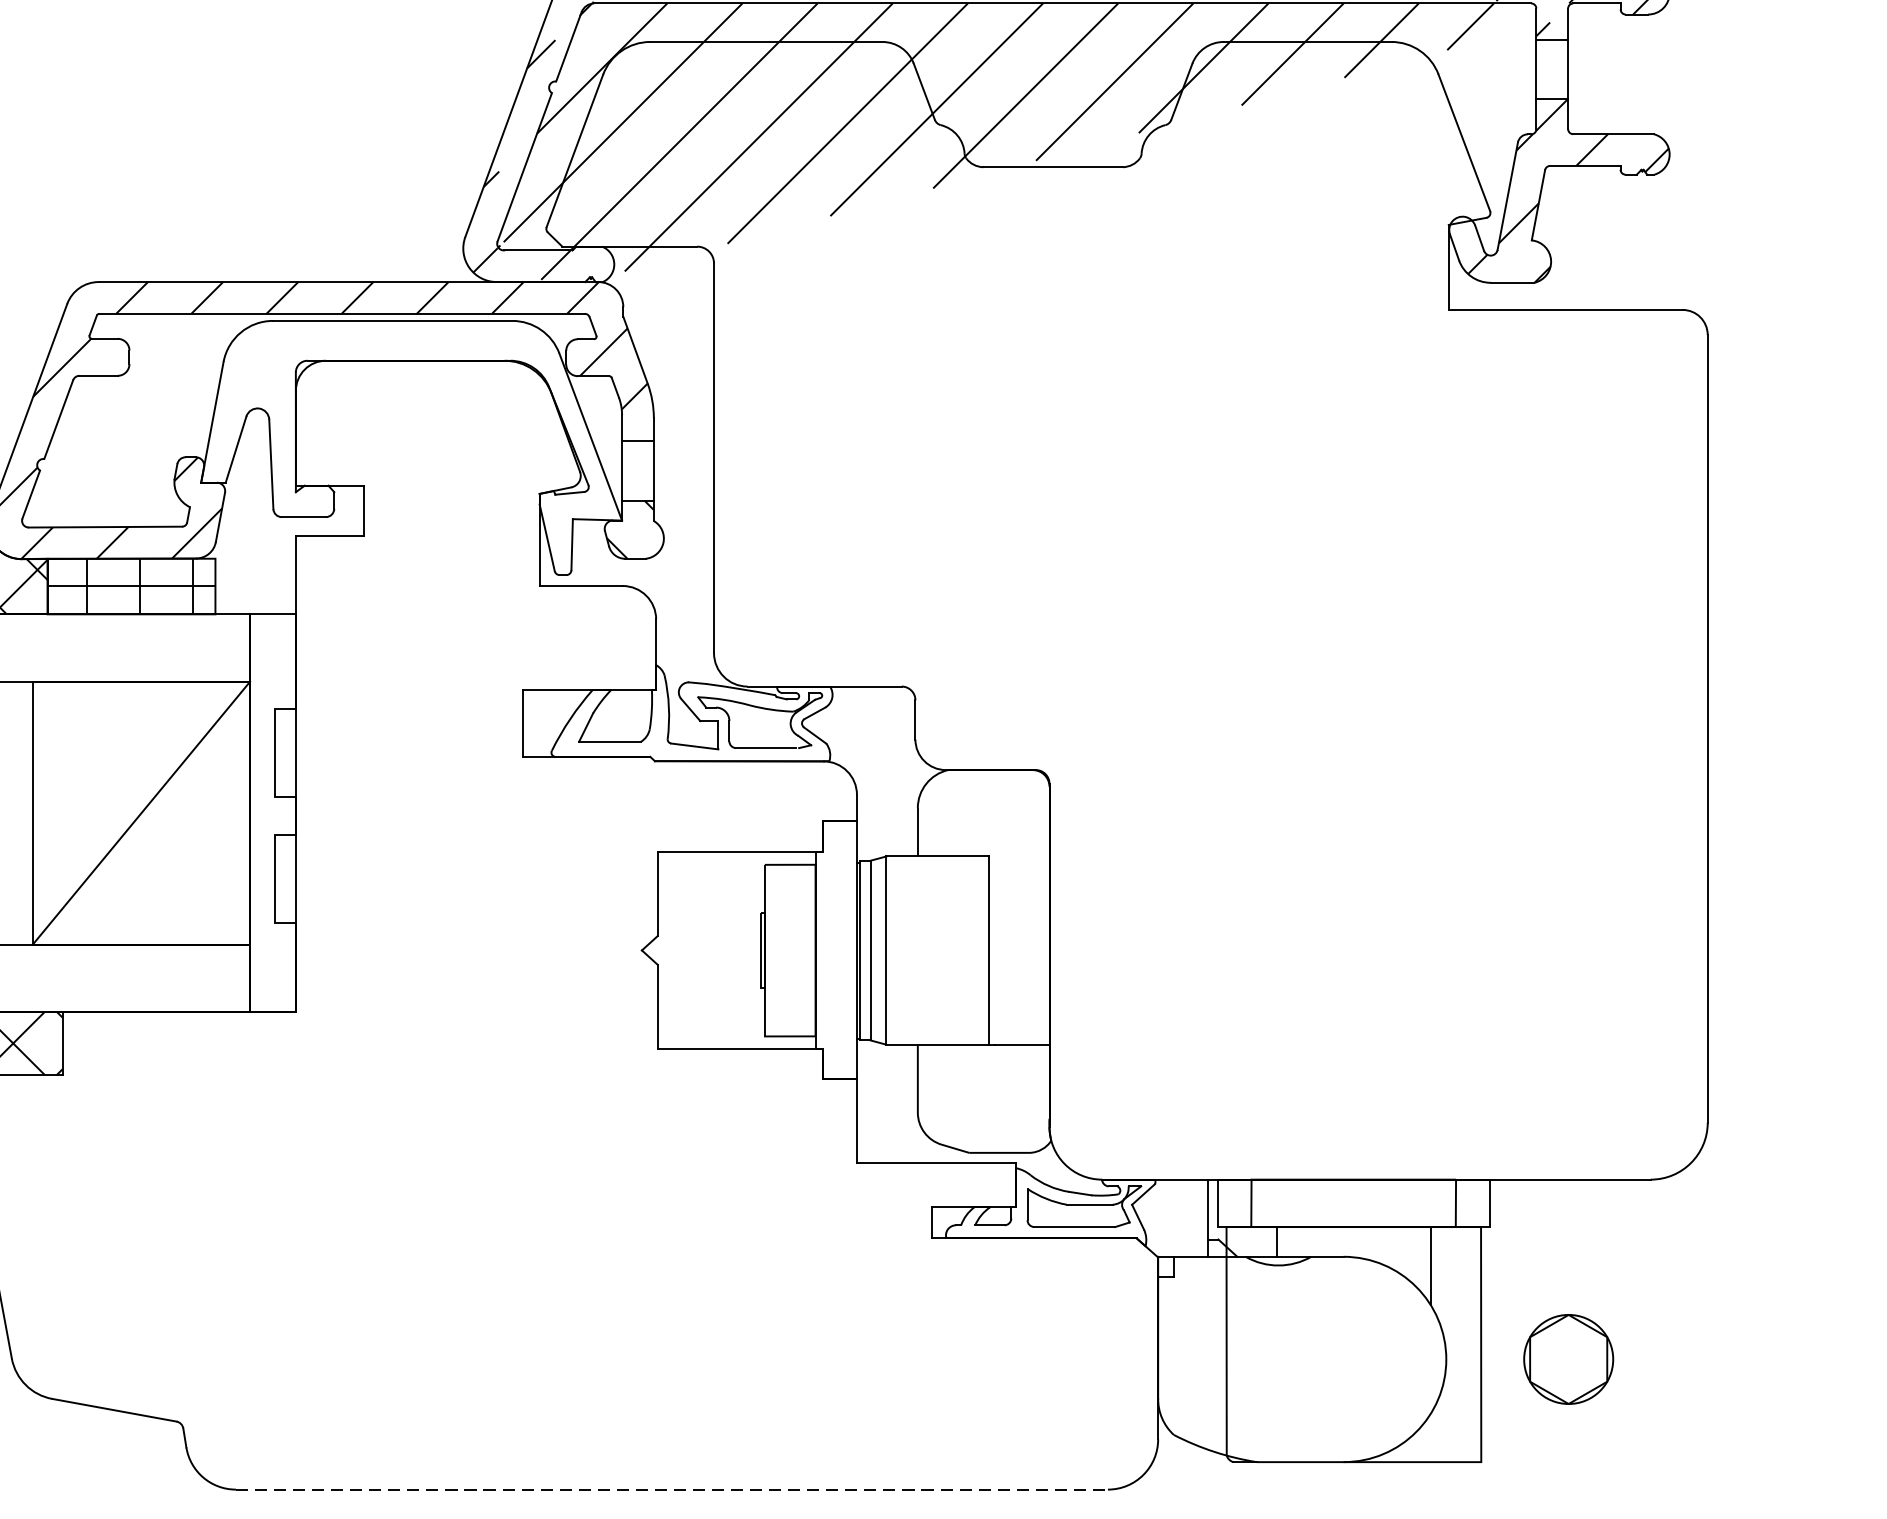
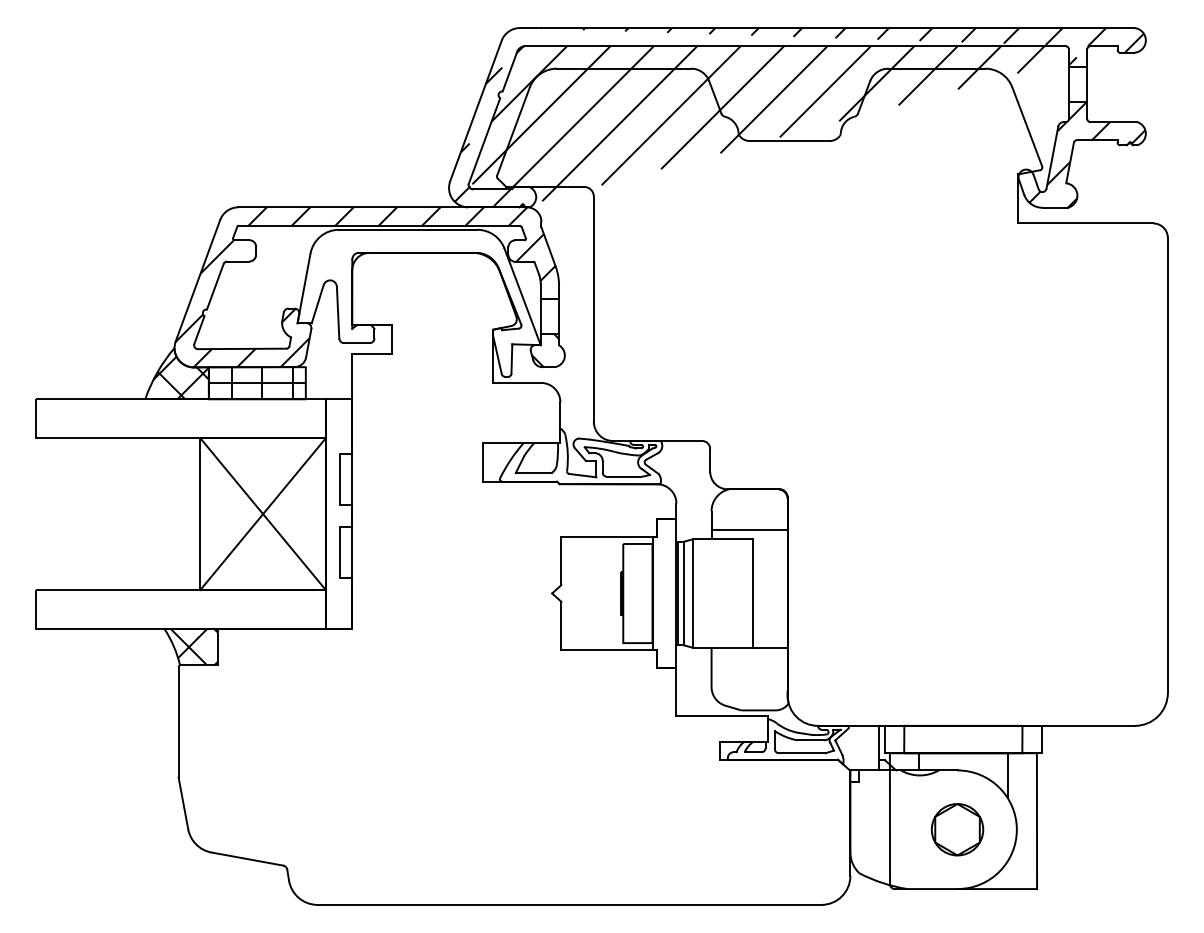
line: (140, 813) -> (262, 514), added
line: (983, 841) -> (749, 530), added
part: (1568, 1359) -> (957, 829), moved
line: (671, 1488) -> (569, 904), dashed -> solid

